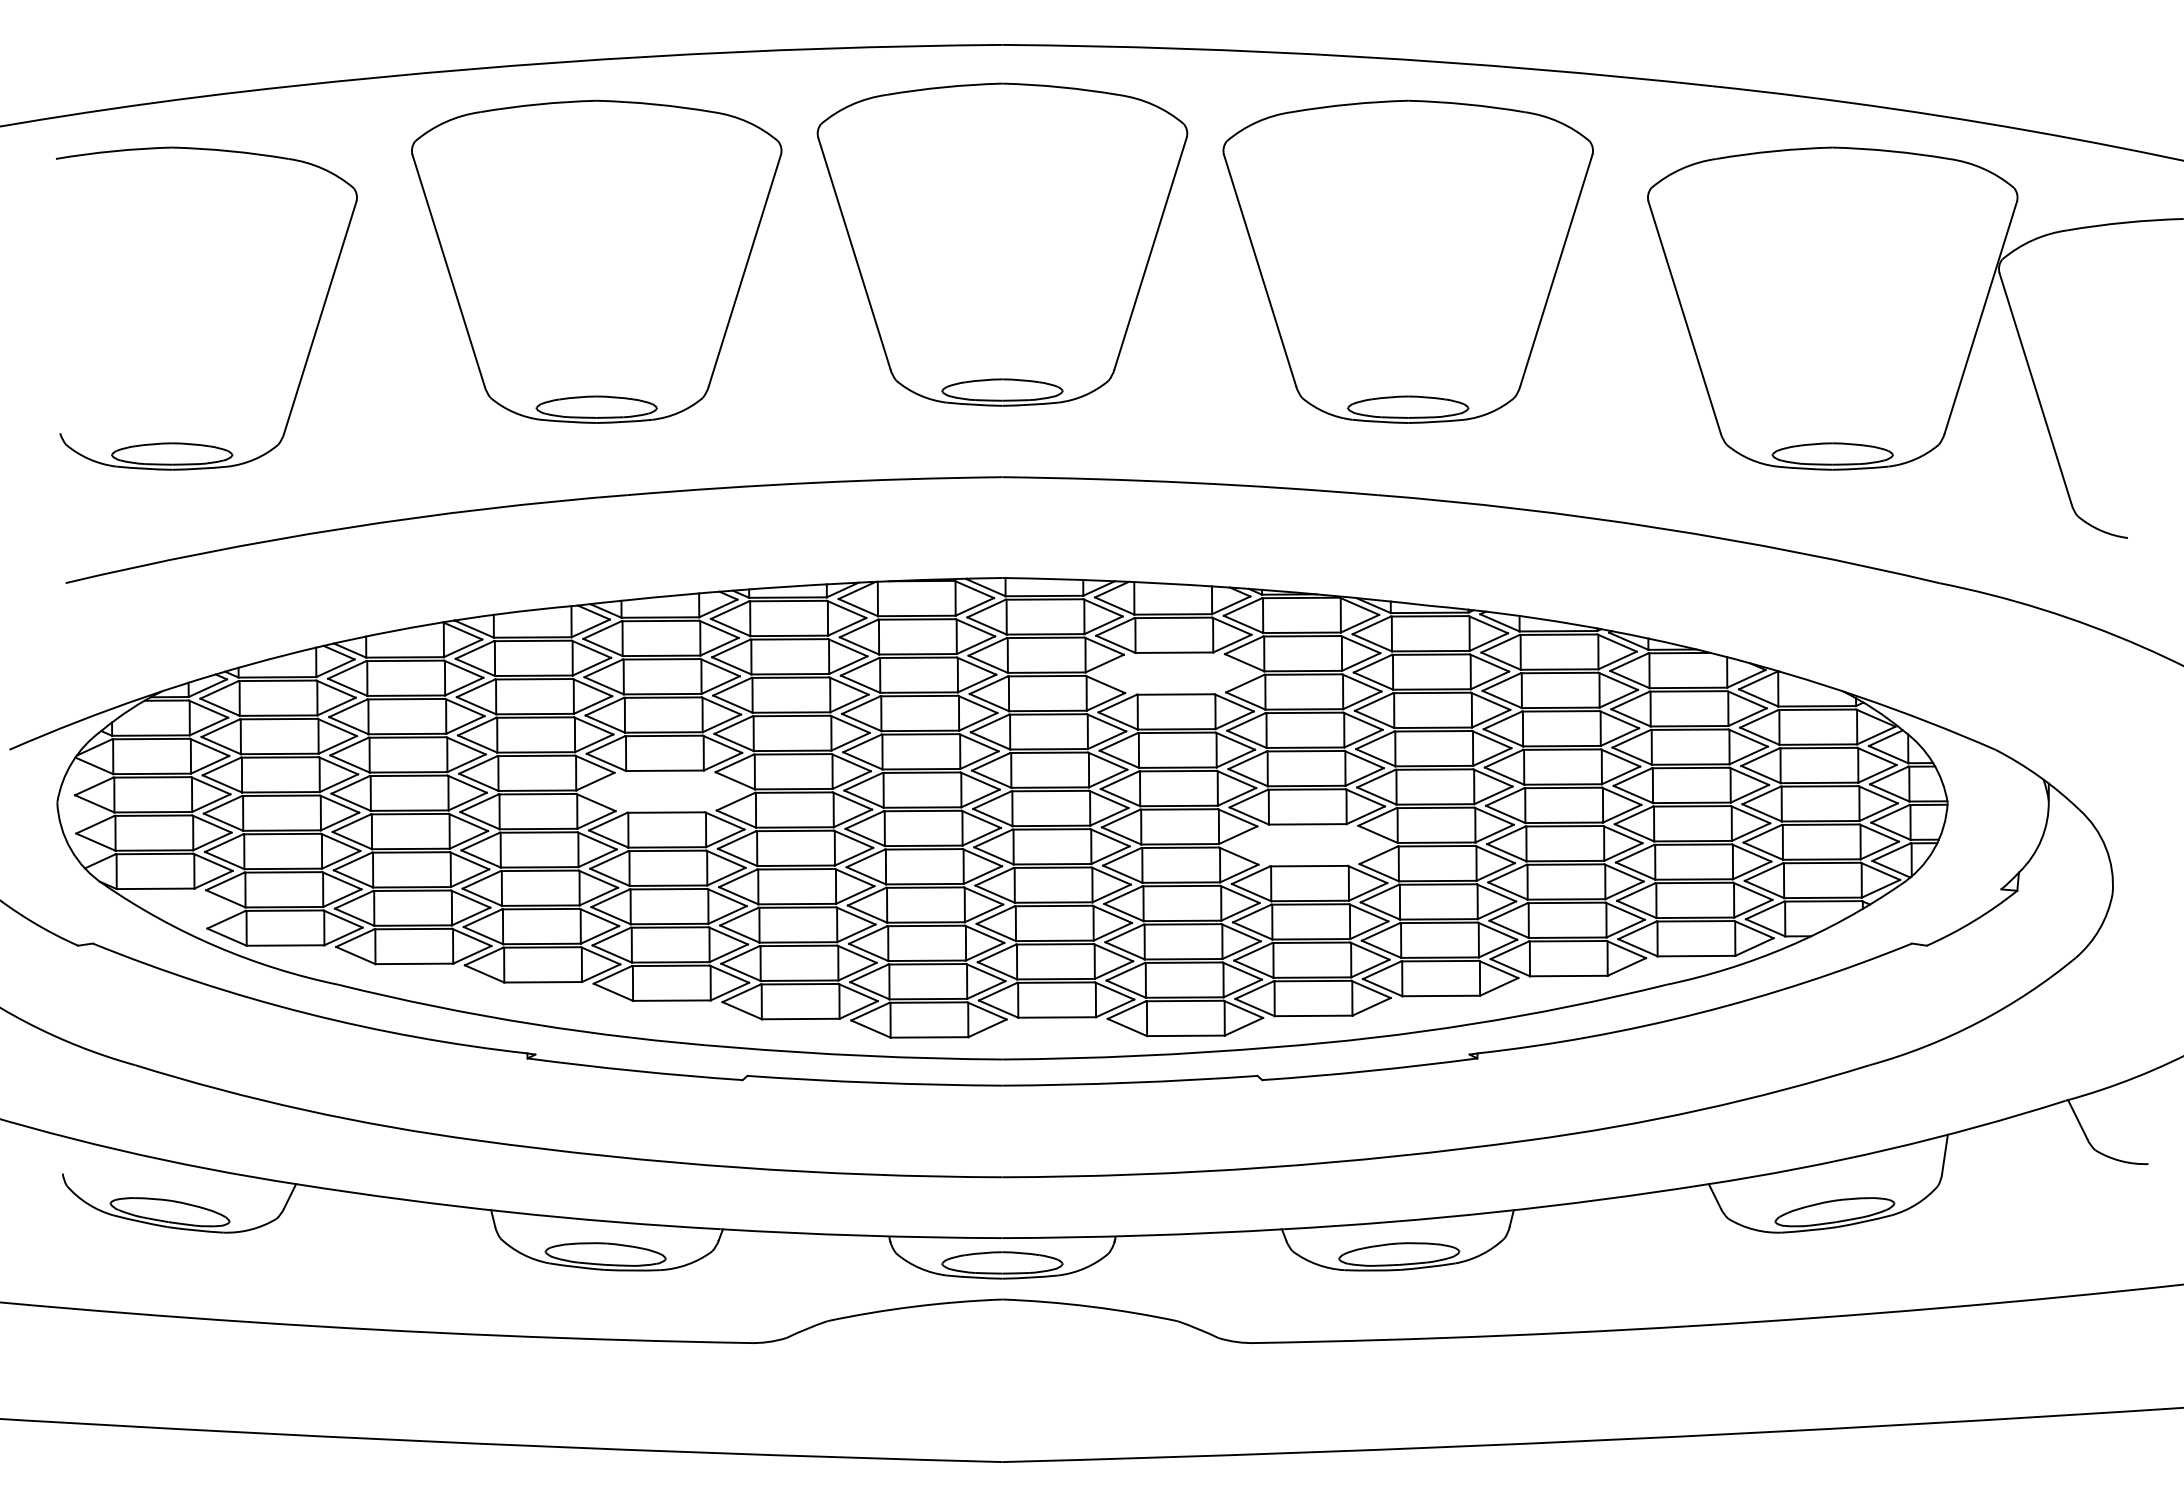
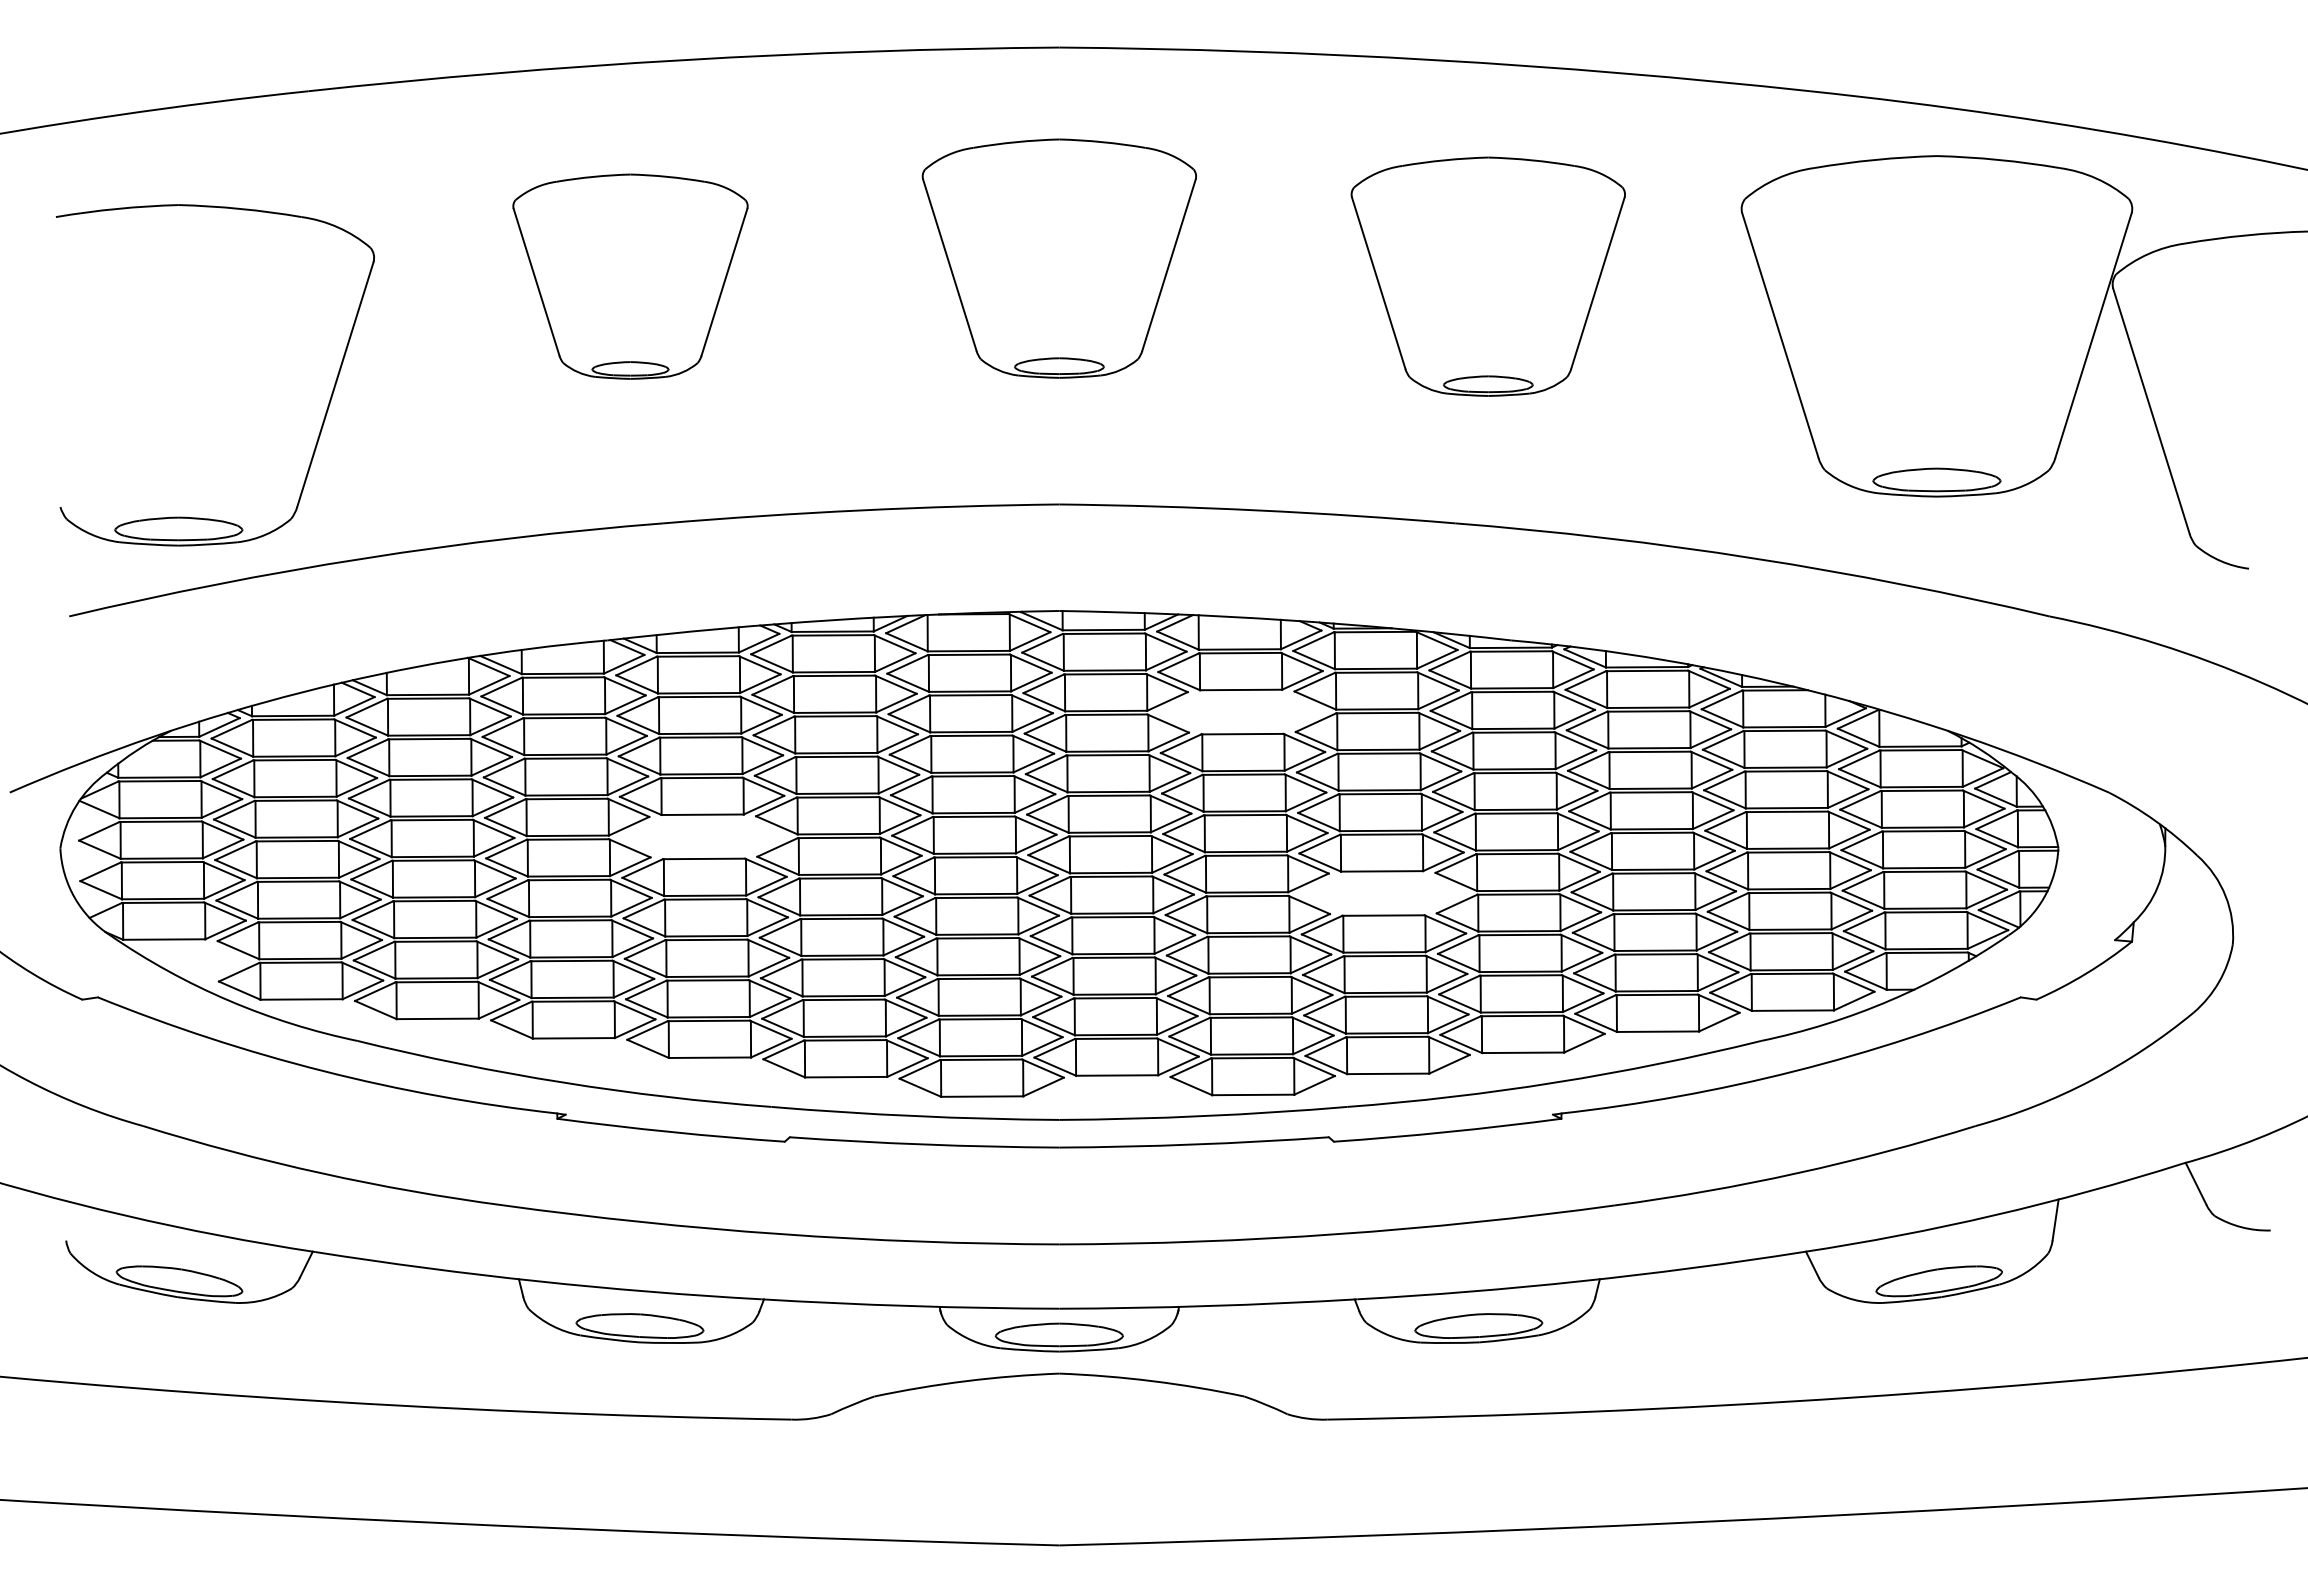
part: (1002, 244) -> (1059, 258), size x0.7
part: (596, 261) -> (630, 276), size x0.6
part: (1408, 261) -> (1488, 276), size x0.7
part: (312, 337) -> (327, 405), moved

